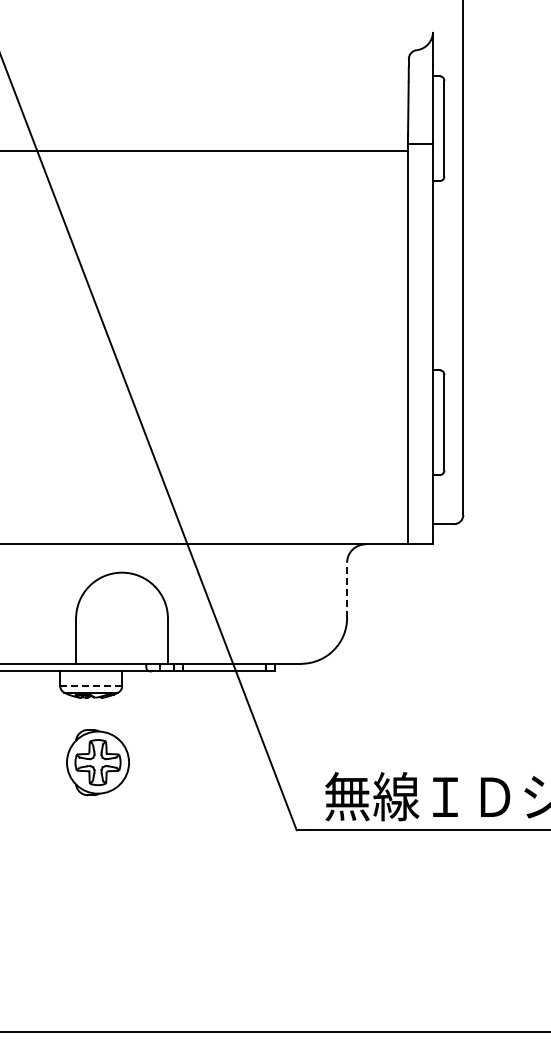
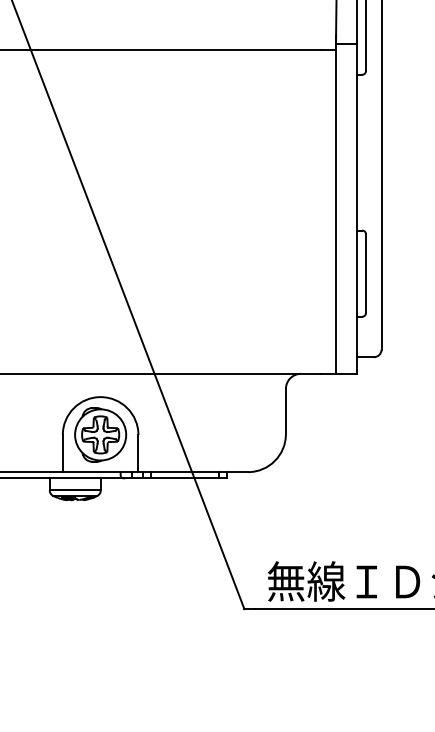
line: (347, 590) -> (286, 411), dashed -> solid
line: (91, 686) -> (75, 490), dashed -> solid
part: (97, 762) -> (100, 434), moved

